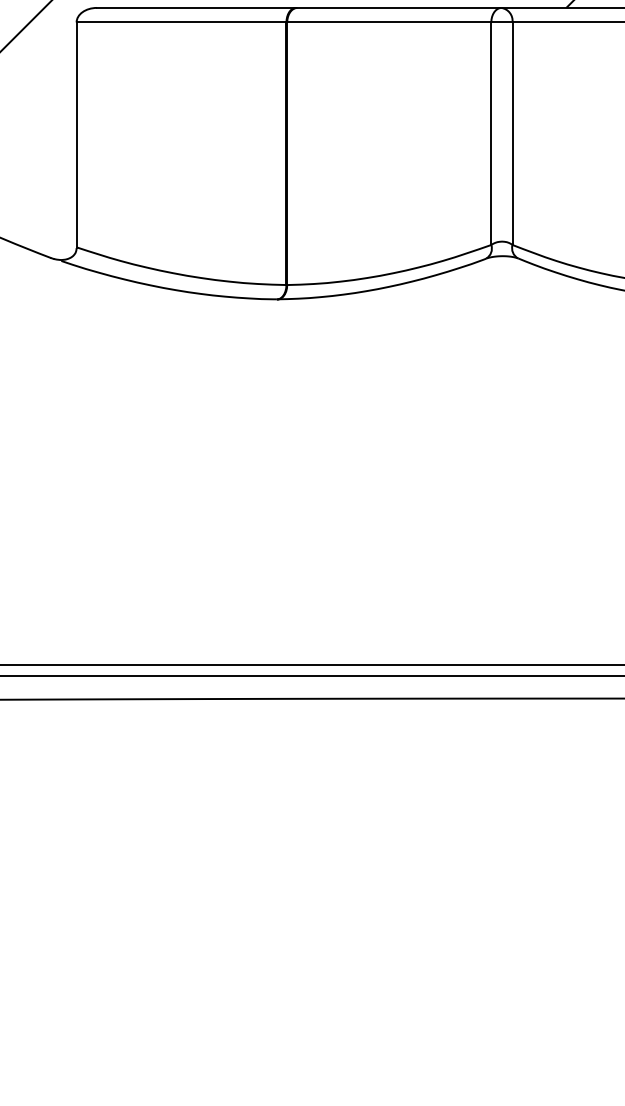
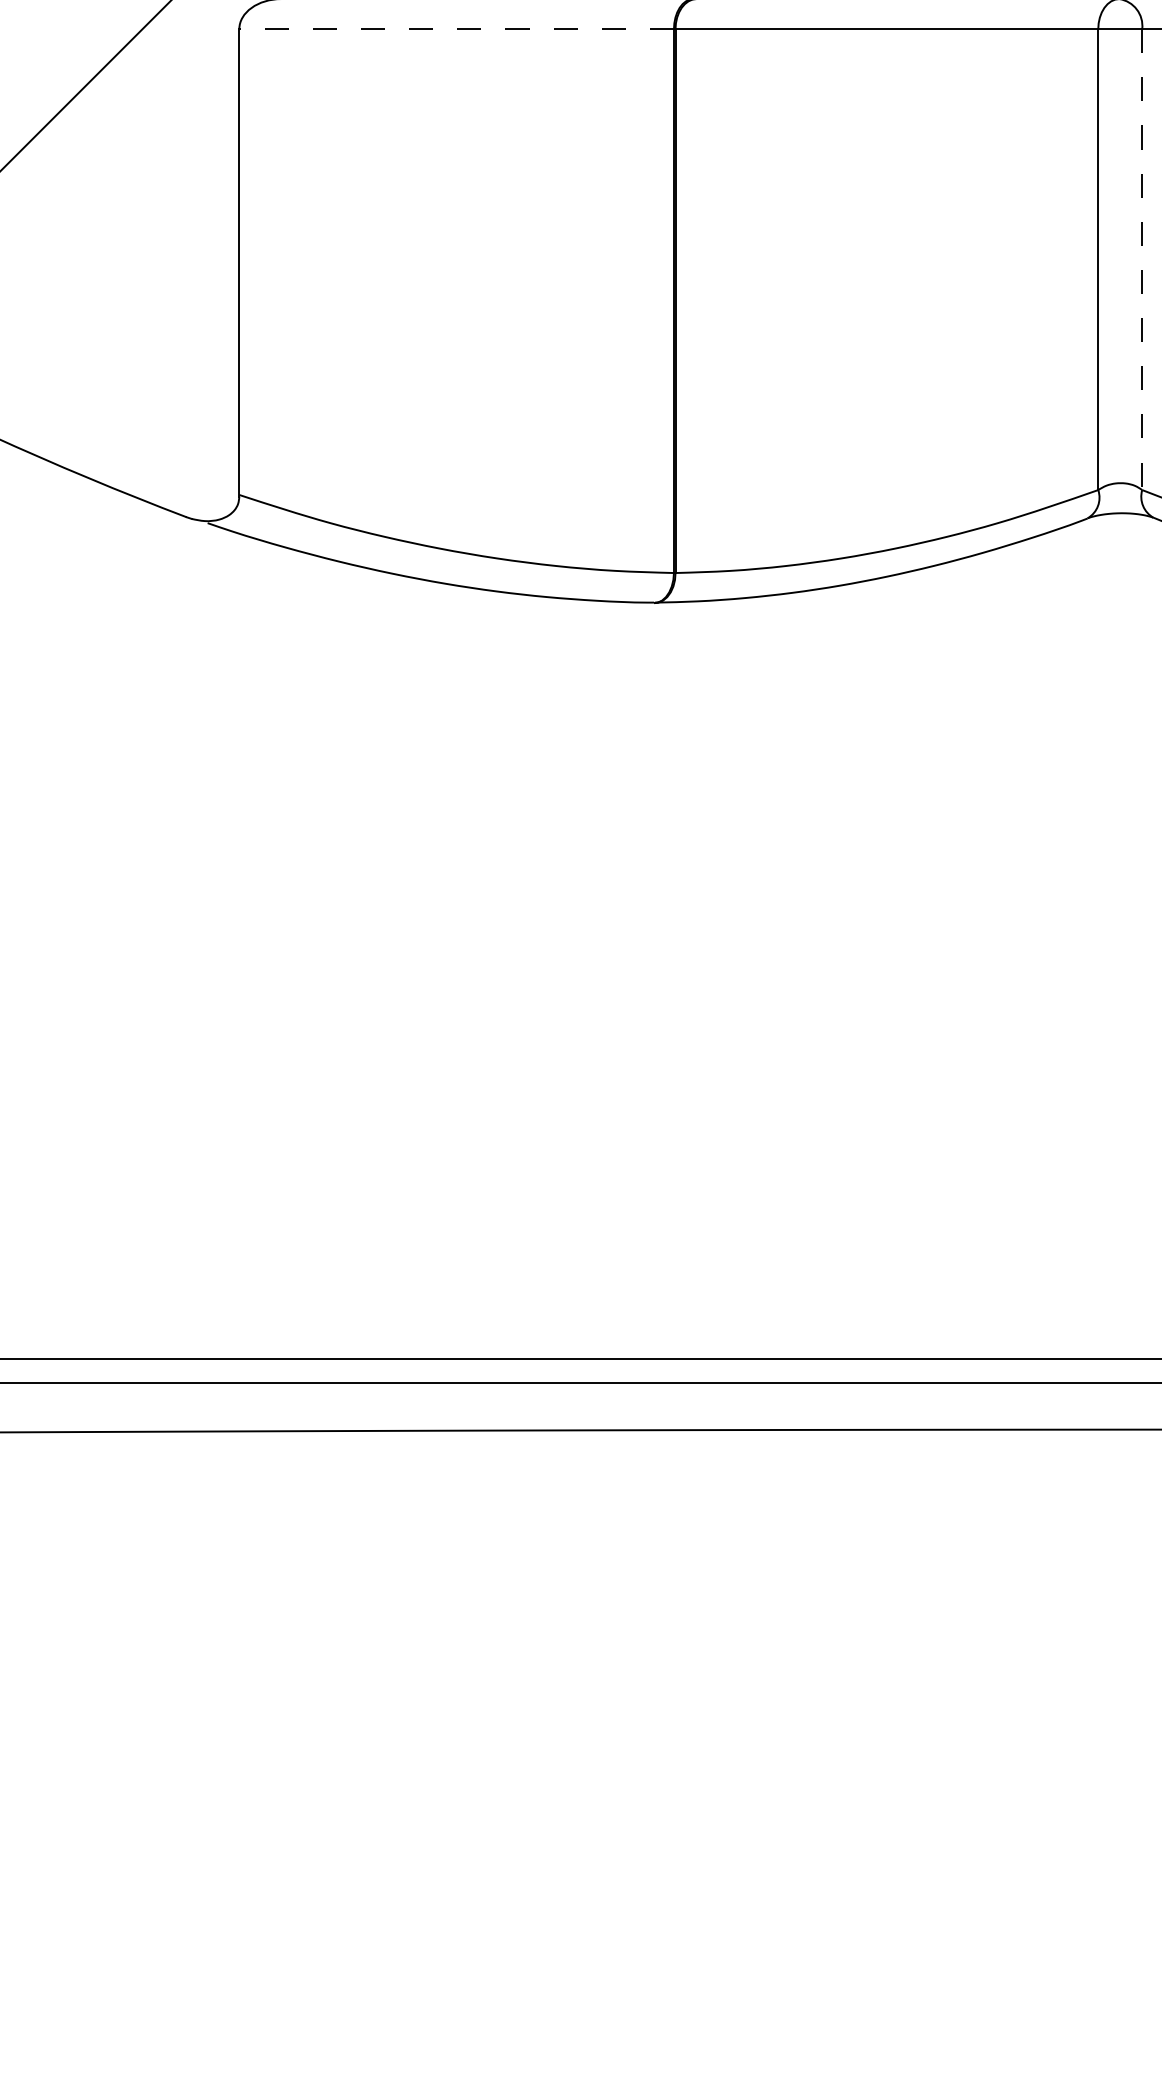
line: (181, 22) -> (456, 29), solid -> dashed
line: (512, 134) -> (1142, 261), solid -> dashed

